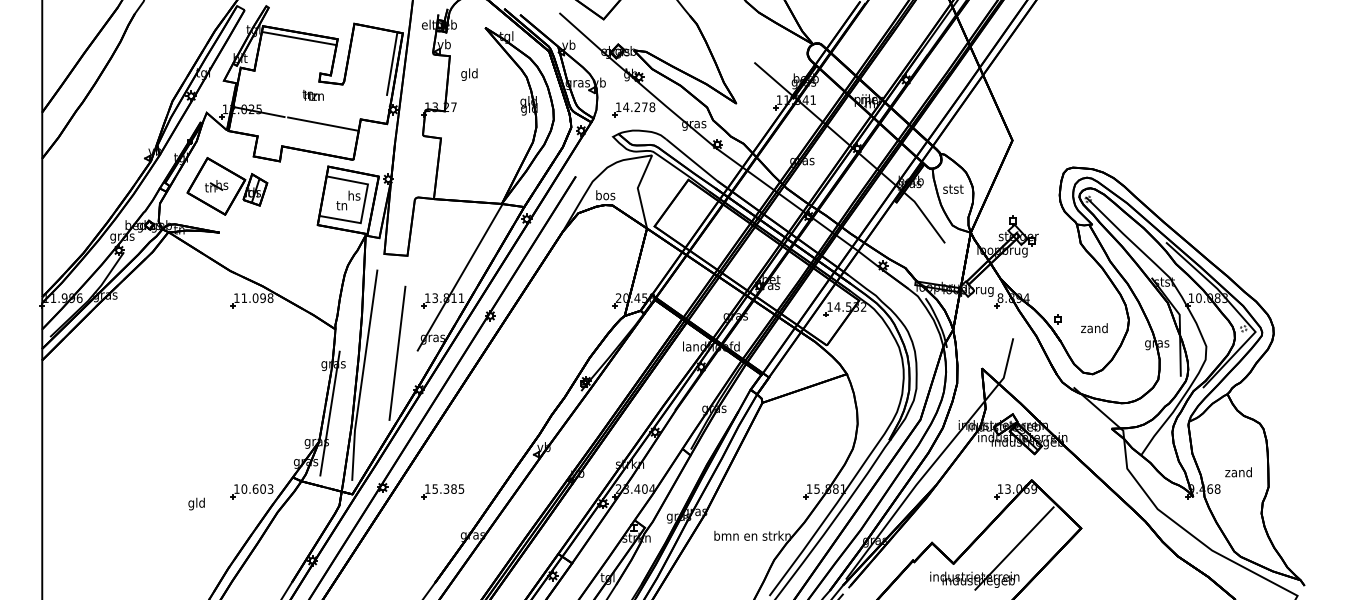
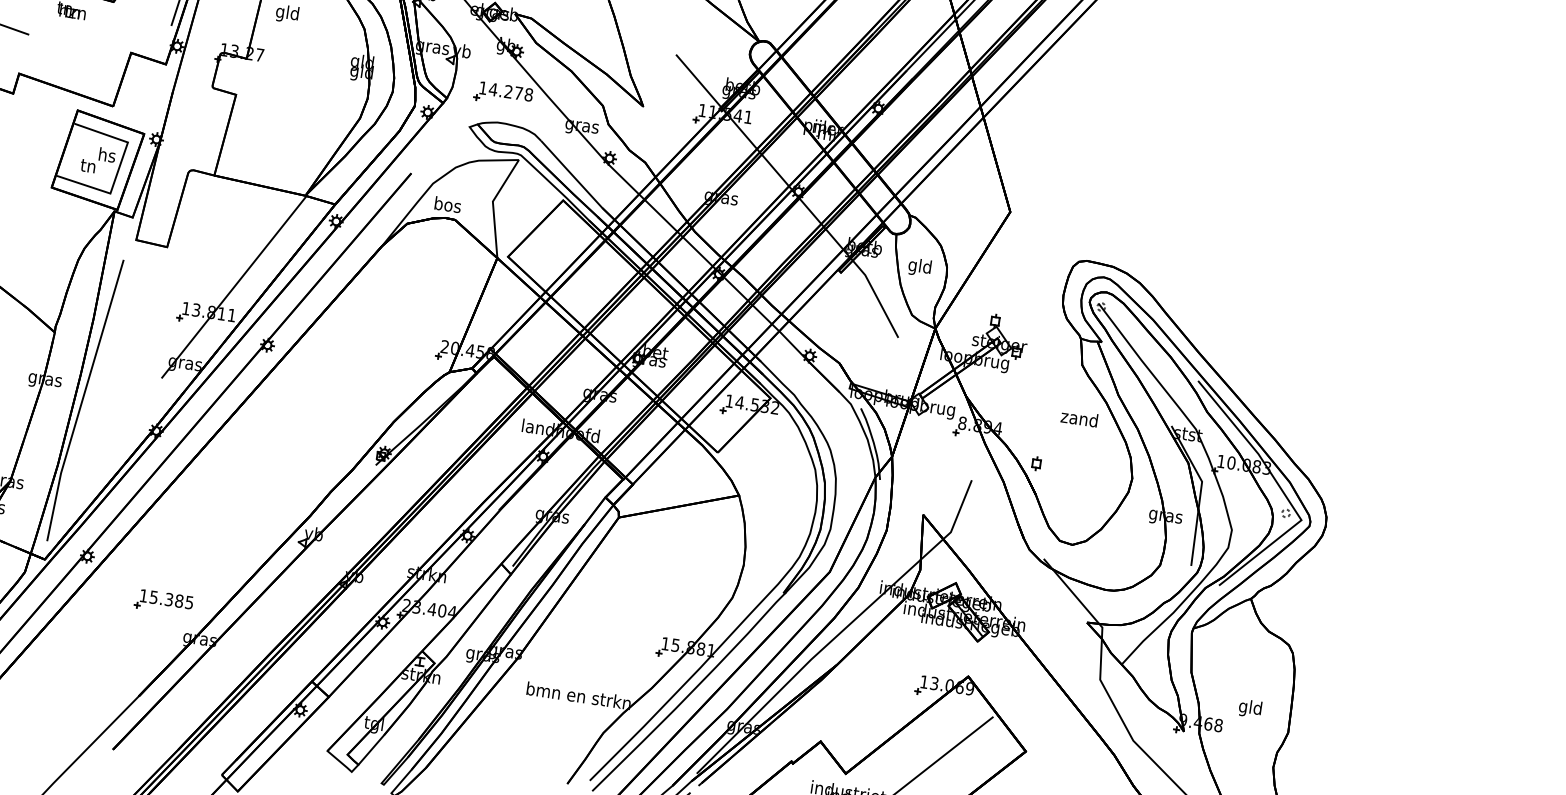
line: (322, 123) -> (78, 50), removed
text: (953, 190) -> (920, 267), stst -> gld
text: (1094, 328) -> (1079, 418), moved
line: (397, 352) -> (134, 376), removed
line: (329, 413) -> (29, 445), removed
text: (1238, 473) -> (1250, 708), zand -> gld
part: (442, 491) -> (163, 602), moved

